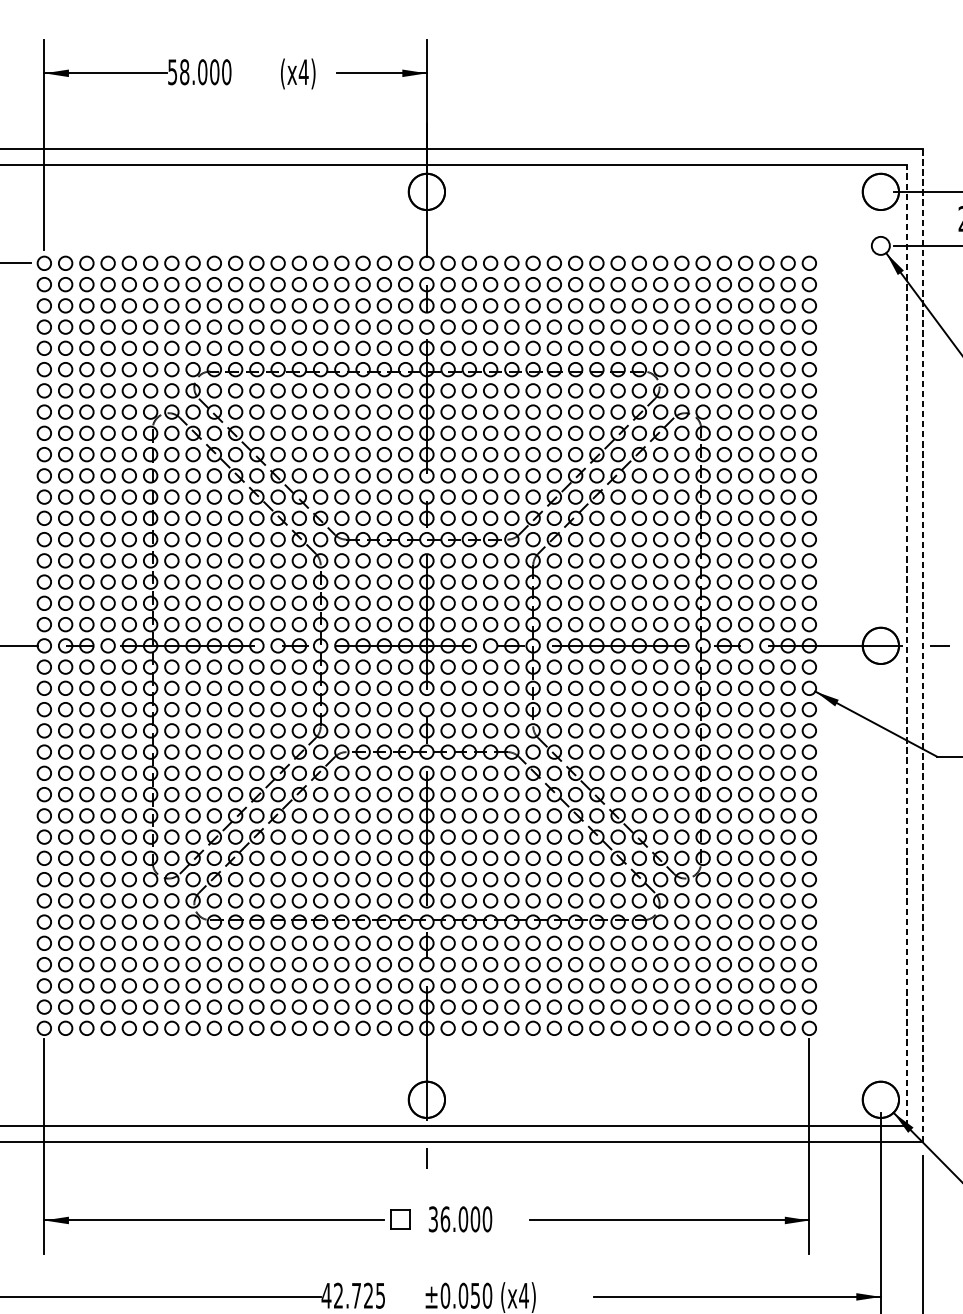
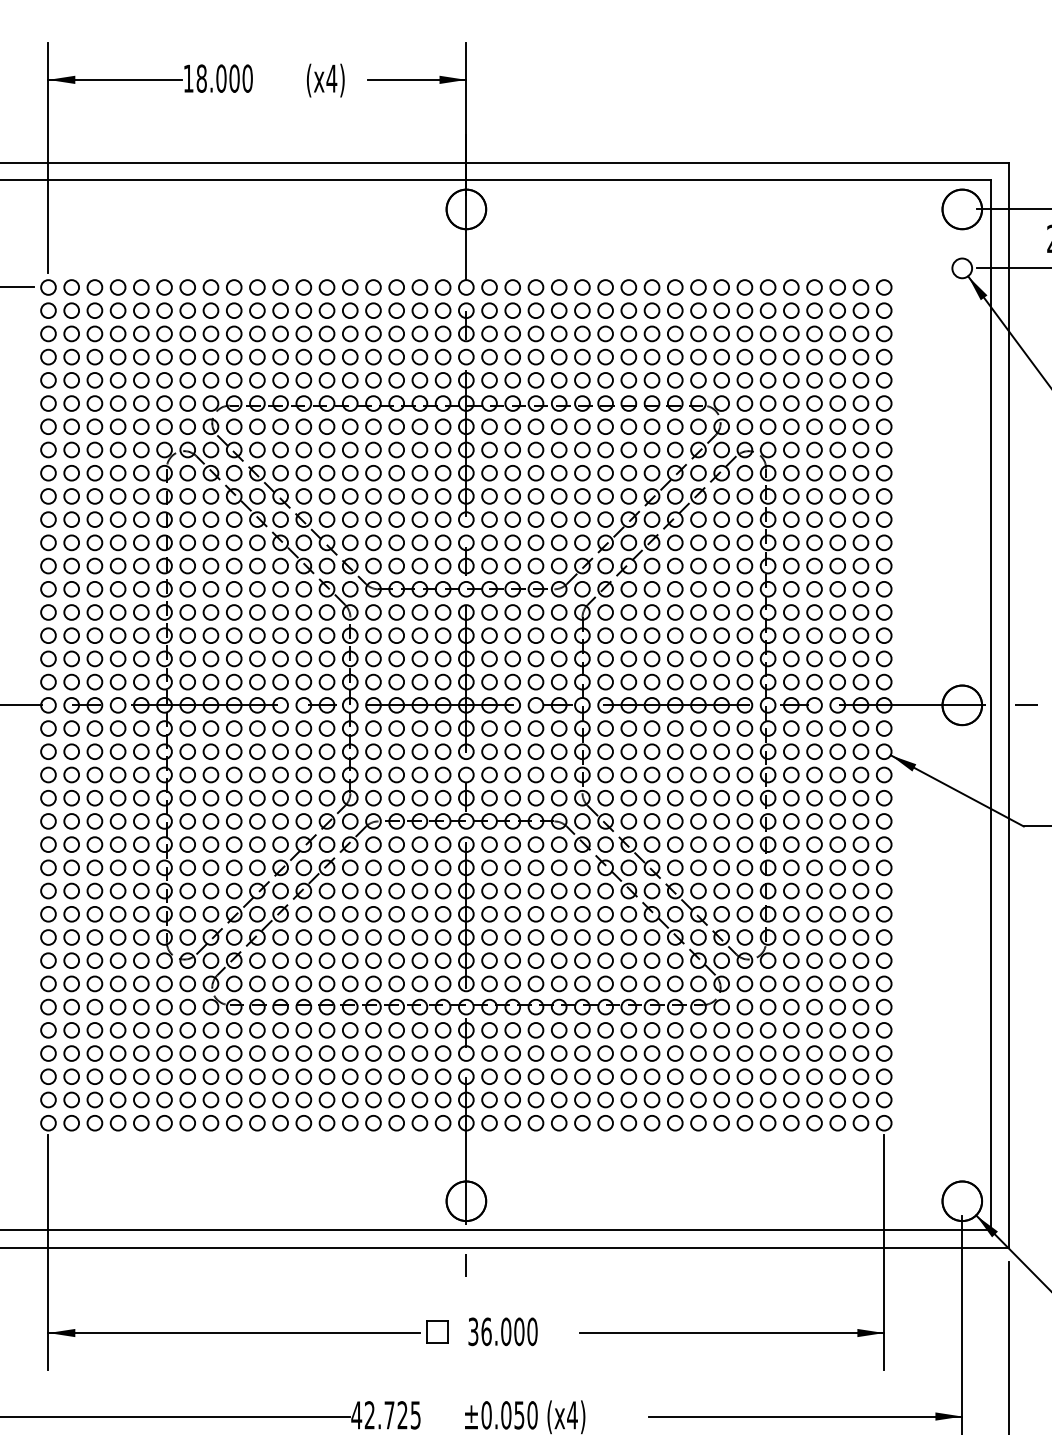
text: (172, 72) -> (188, 78), 58.000 -> 18.000
line: (923, 645) -> (1008, 704), dashed -> solid
line: (907, 646) -> (991, 705), dashed -> solid

